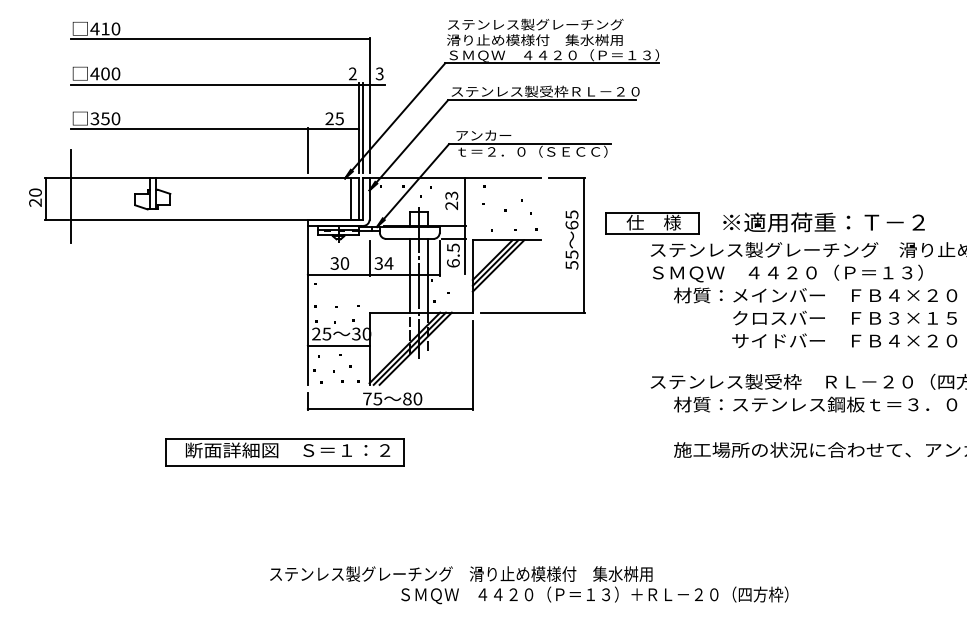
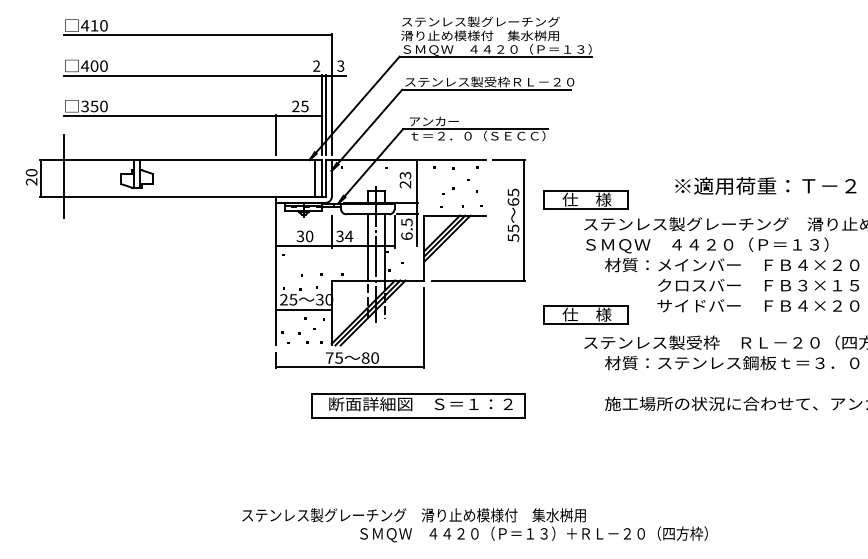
text: (823, 222) -> (765, 186), moved
part: (652, 351) -> (585, 315), added
part: (284, 452) -> (417, 406), moved

